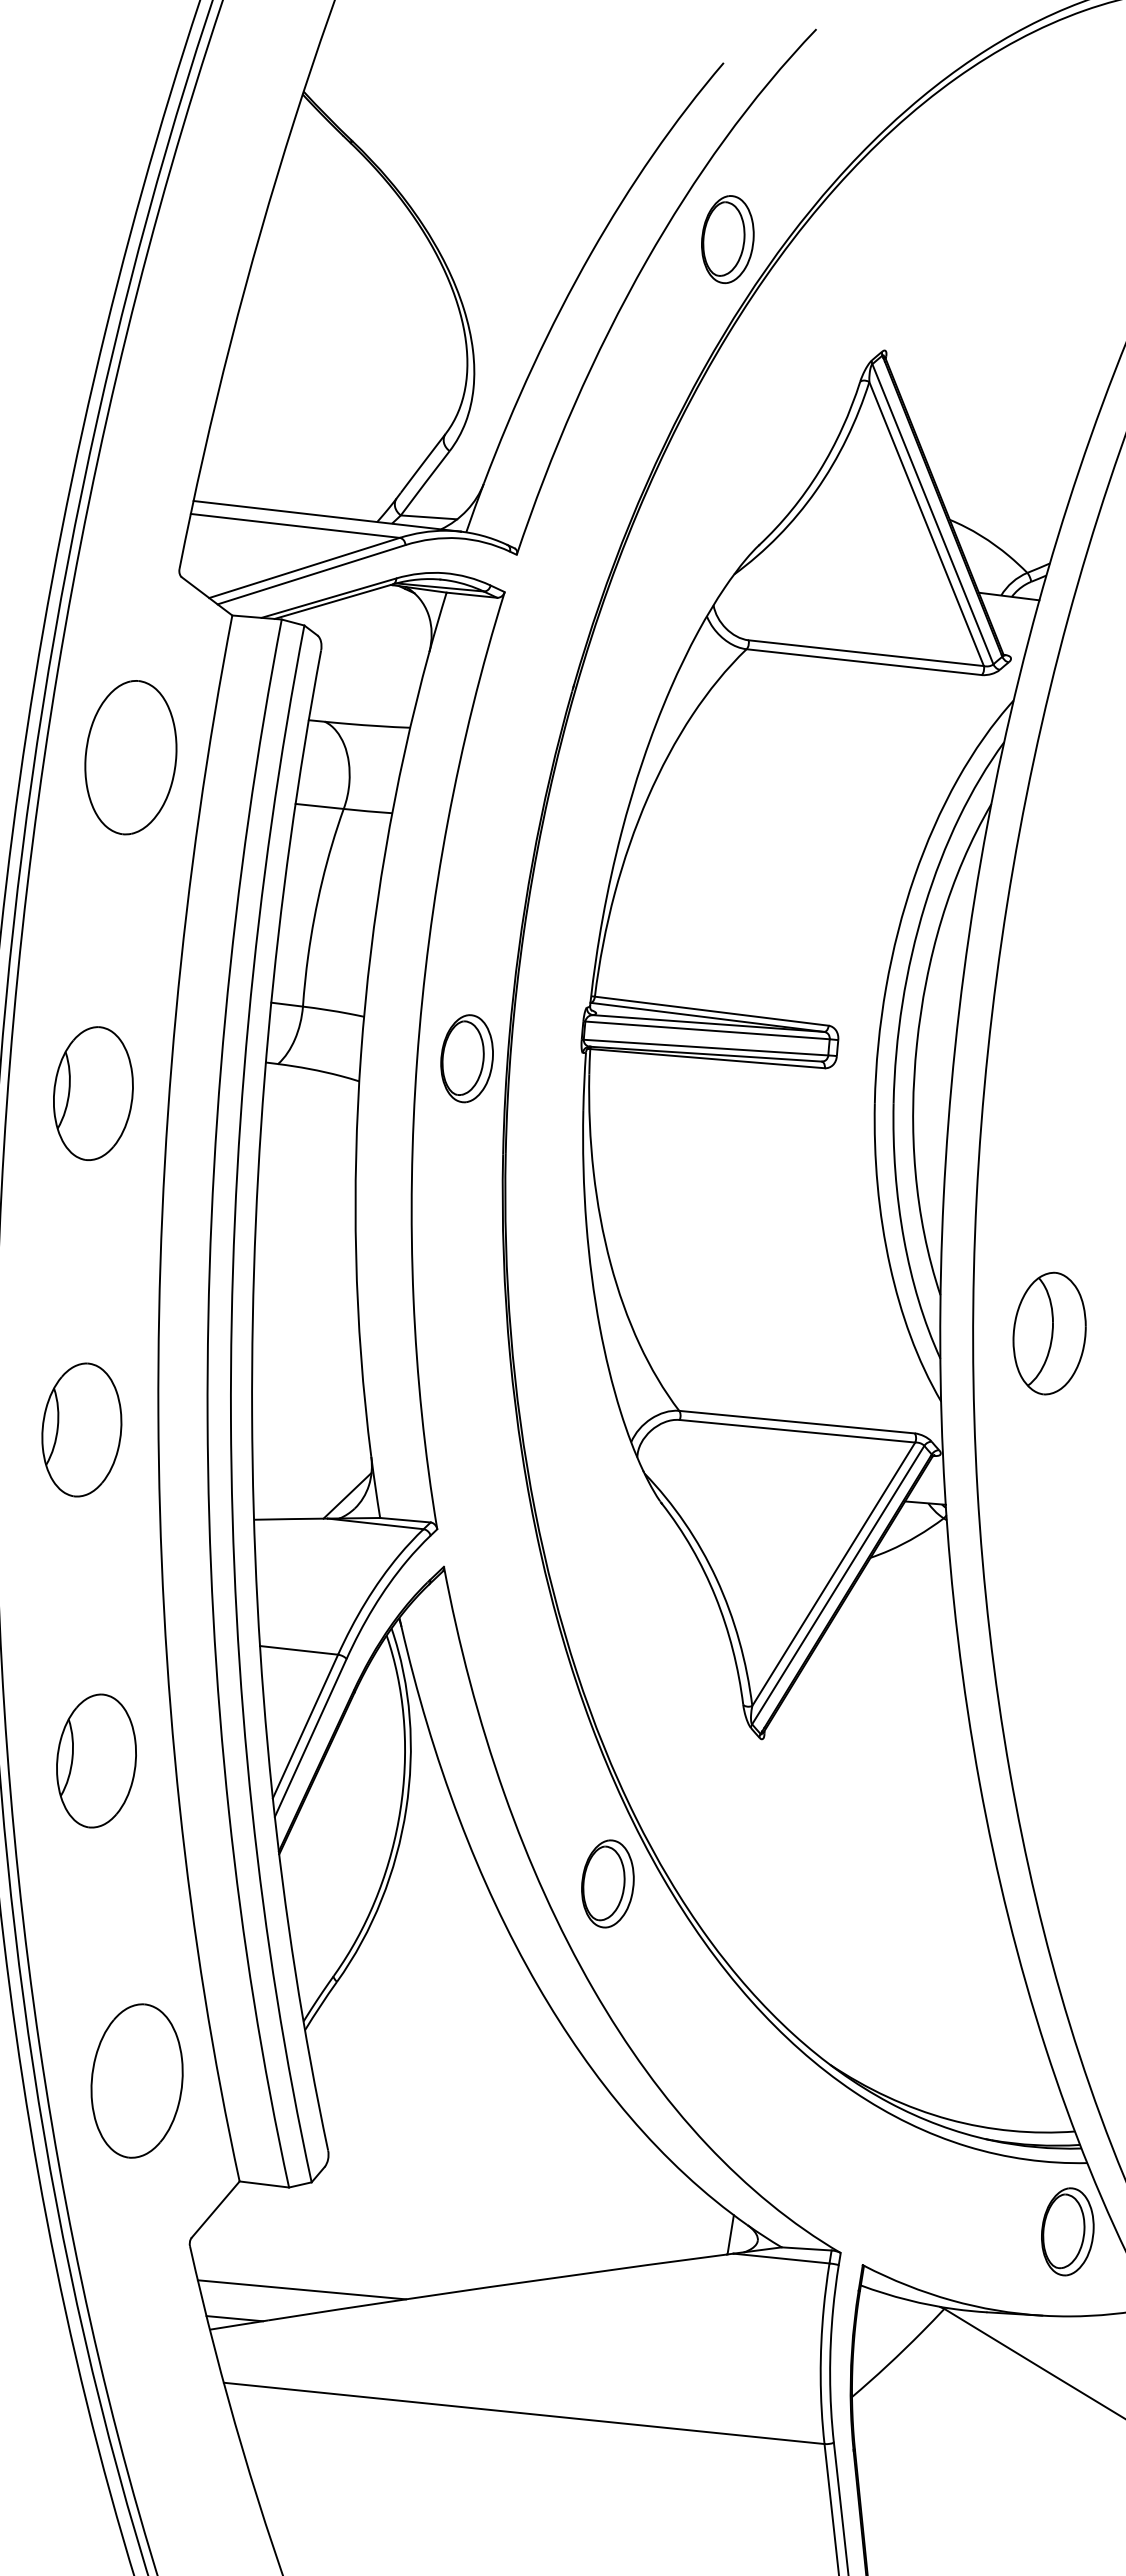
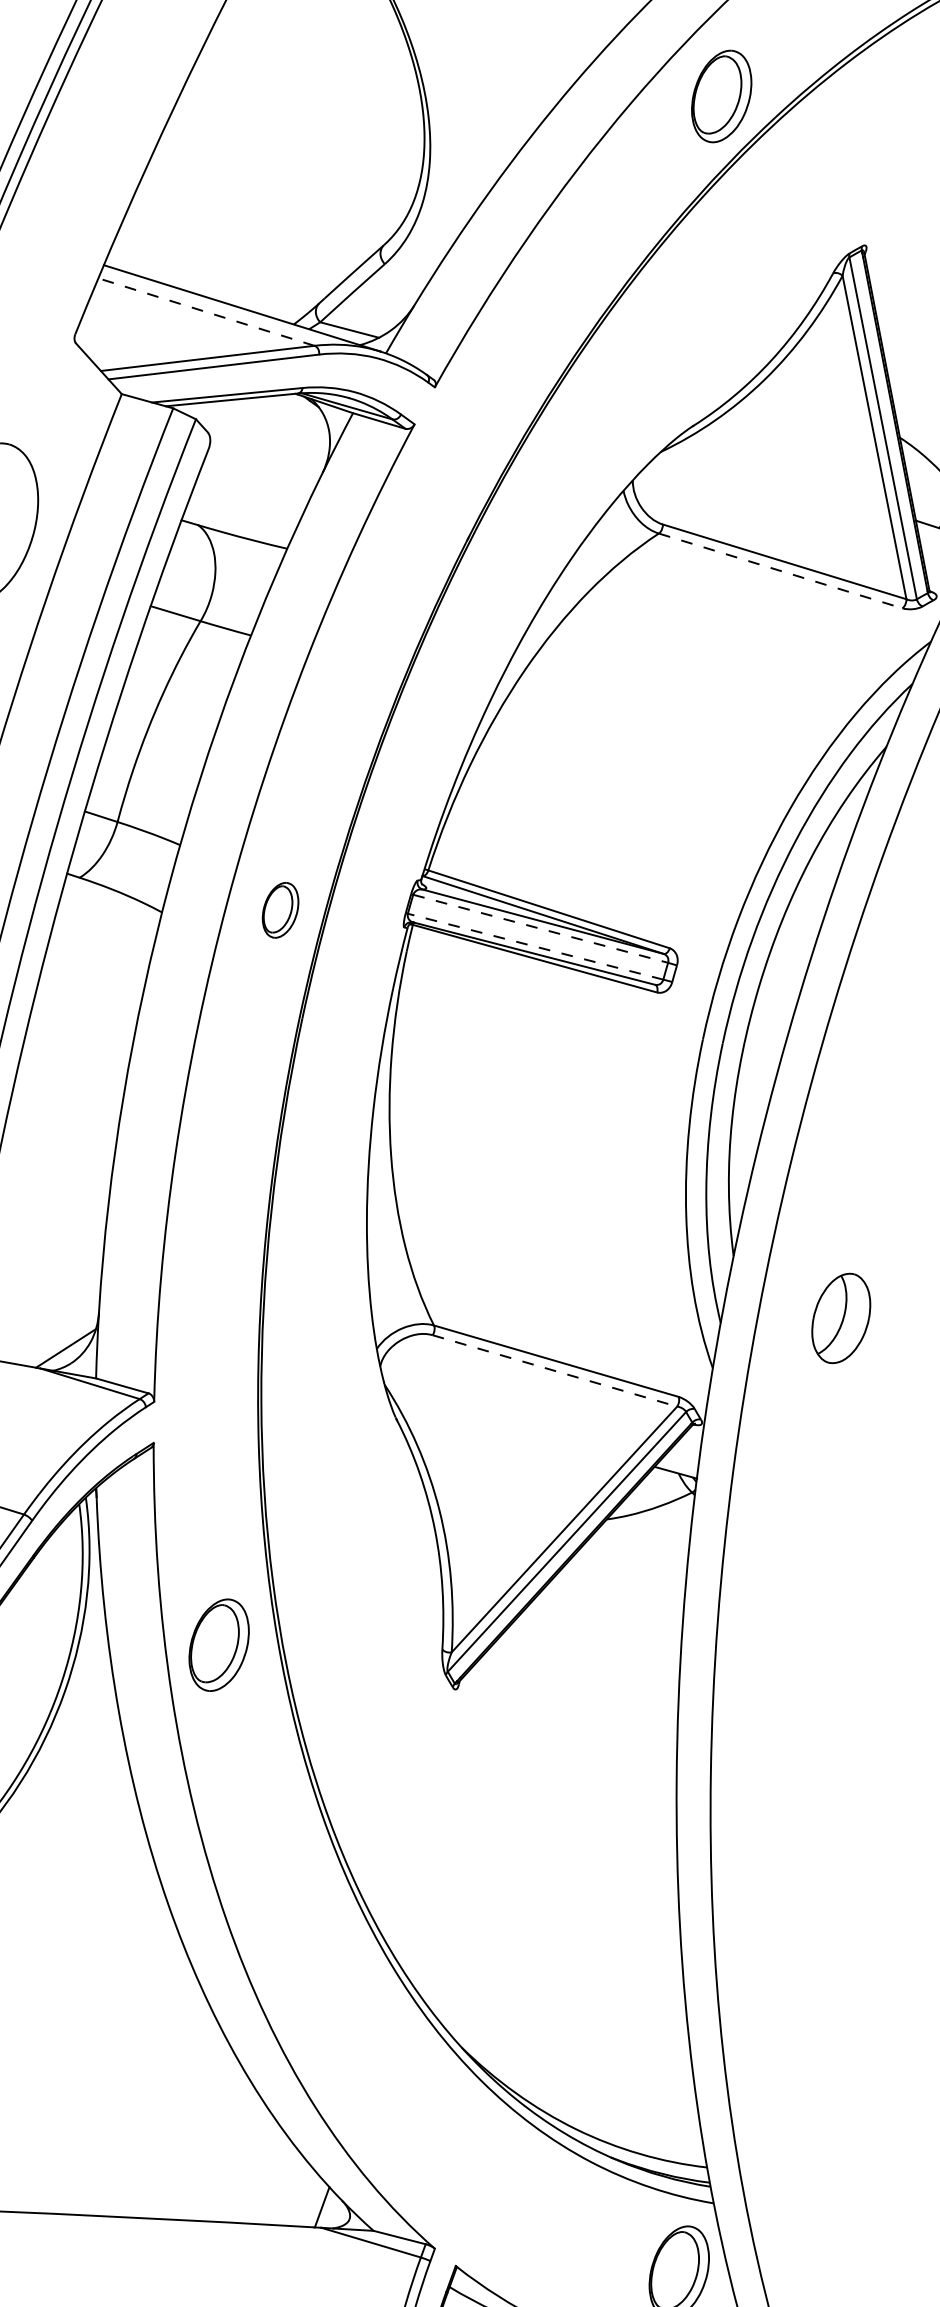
line: (294, 525) -> (205, 311), solid -> dashed
line: (864, 662) -> (780, 571), solid -> dashed
line: (708, 1030) -> (541, 929), solid -> dashed
line: (706, 1047) -> (536, 946), solid -> dashed
part: (466, 1058) -> (280, 909), size x0.6
part: (1049, 1333) -> (841, 1318), size x0.7
line: (797, 1431) -> (554, 1371), solid -> dashed
part: (607, 1883) -> (218, 1644), moved

